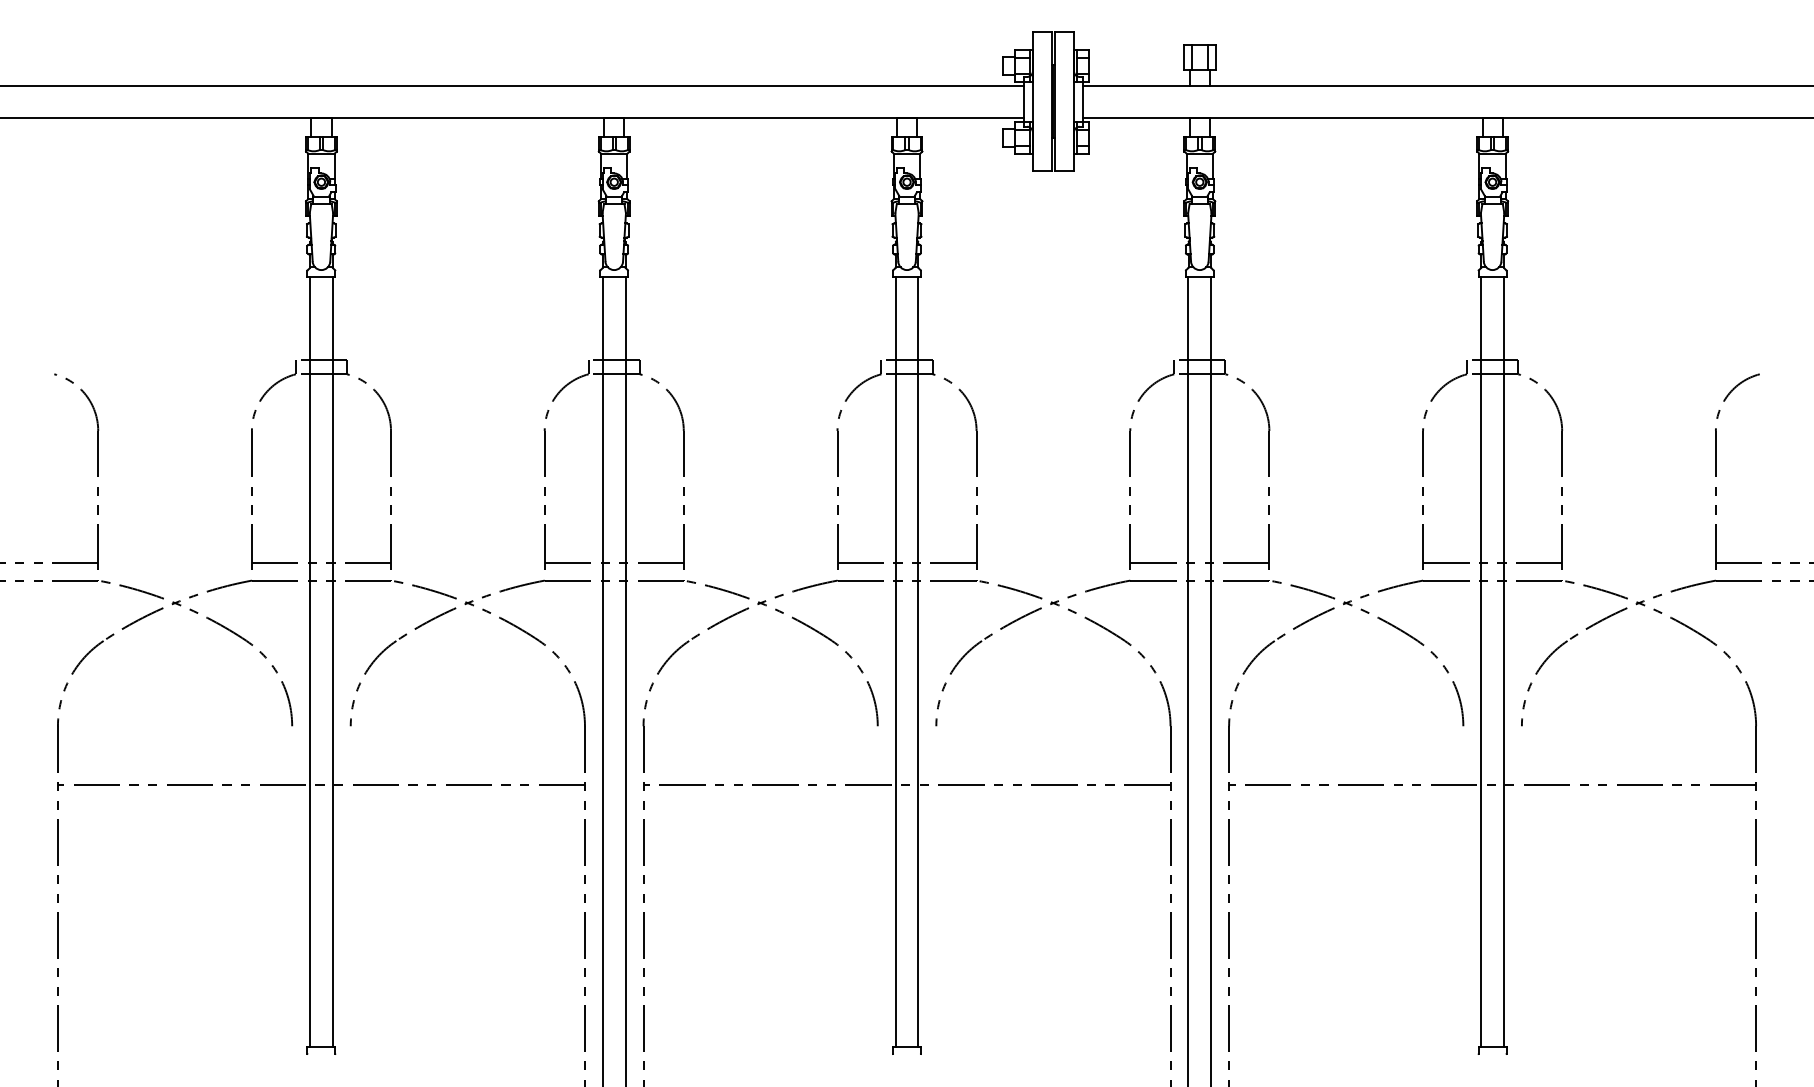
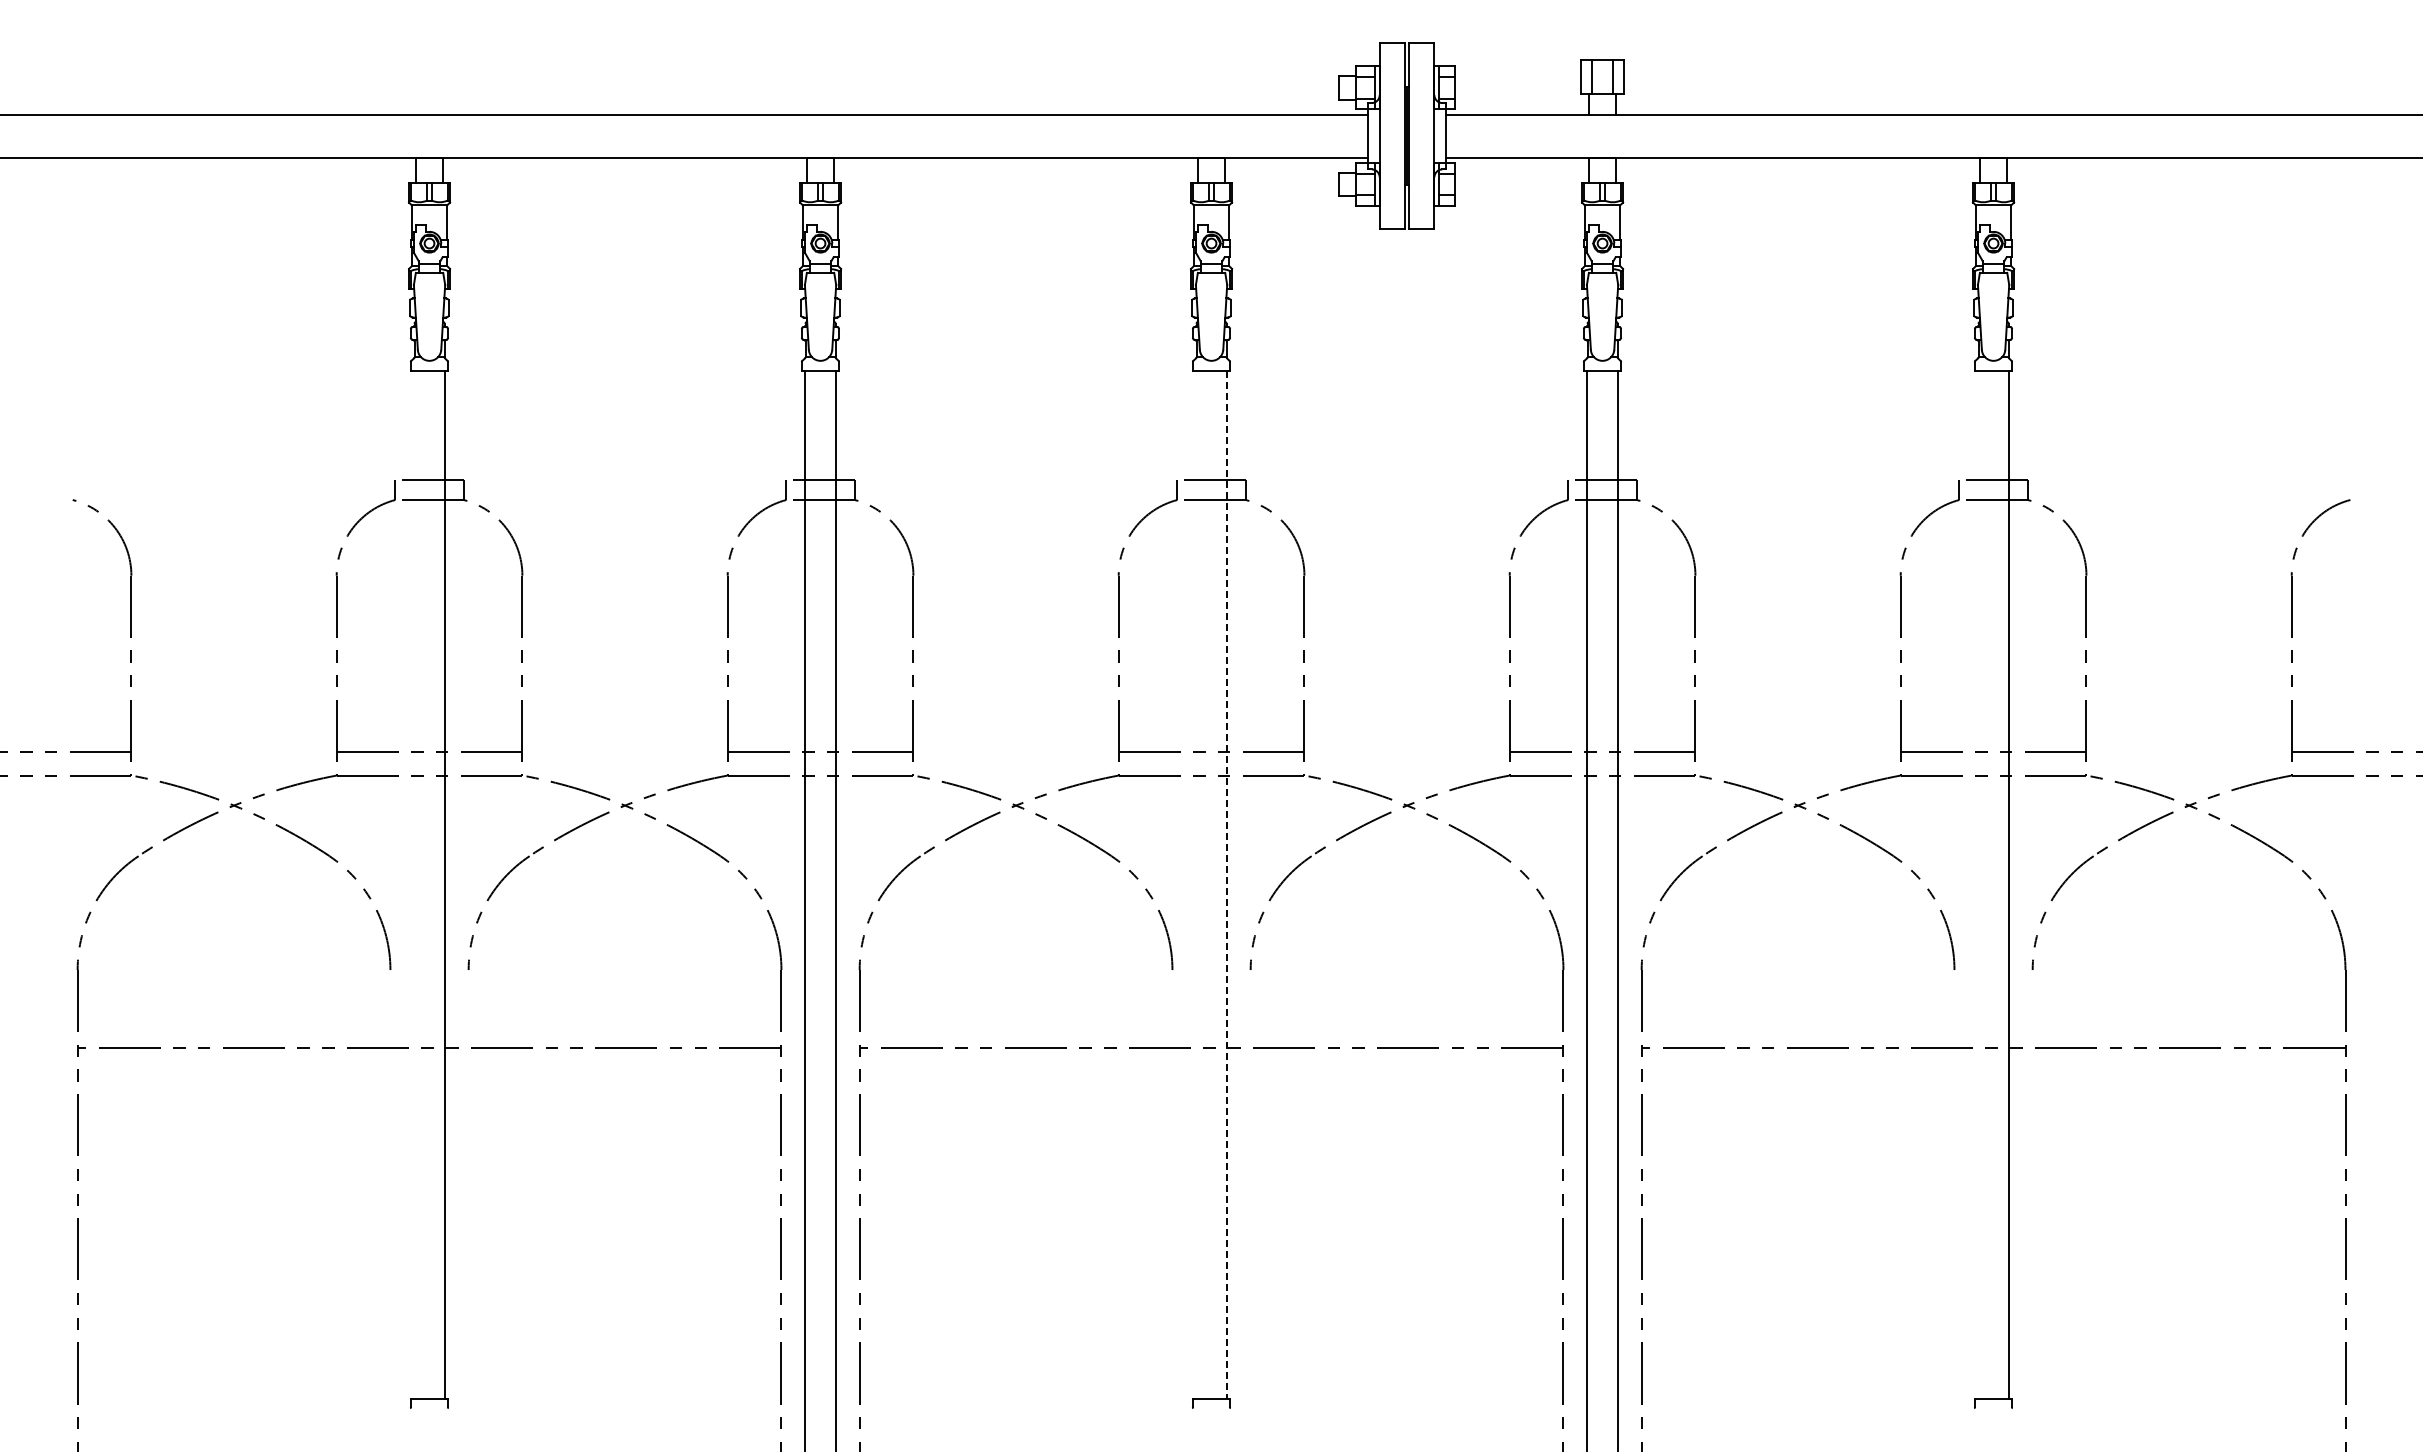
line: (310, 662) -> (414, 884), removed
line: (895, 662) -> (1196, 884), removed
line: (918, 662) -> (1226, 885), solid -> dashed
line: (1481, 662) -> (1978, 884), removed

